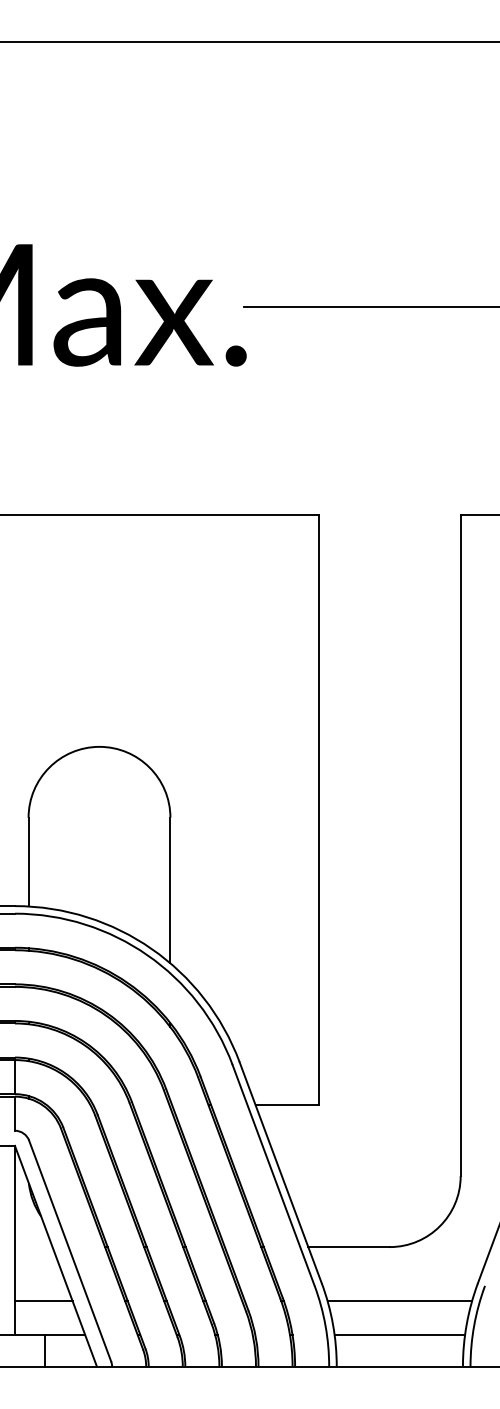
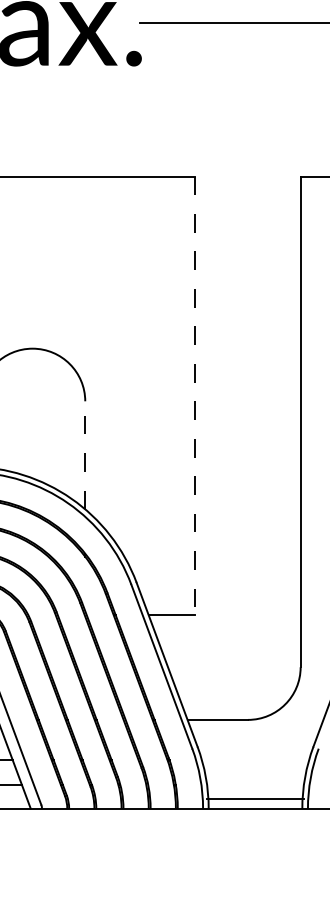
line: (318, 810) -> (195, 395), solid -> dashed
line: (170, 890) -> (85, 455), solid -> dashed
line: (399, 1301) -> (255, 760), removed
line: (399, 1335) -> (255, 798), moved

